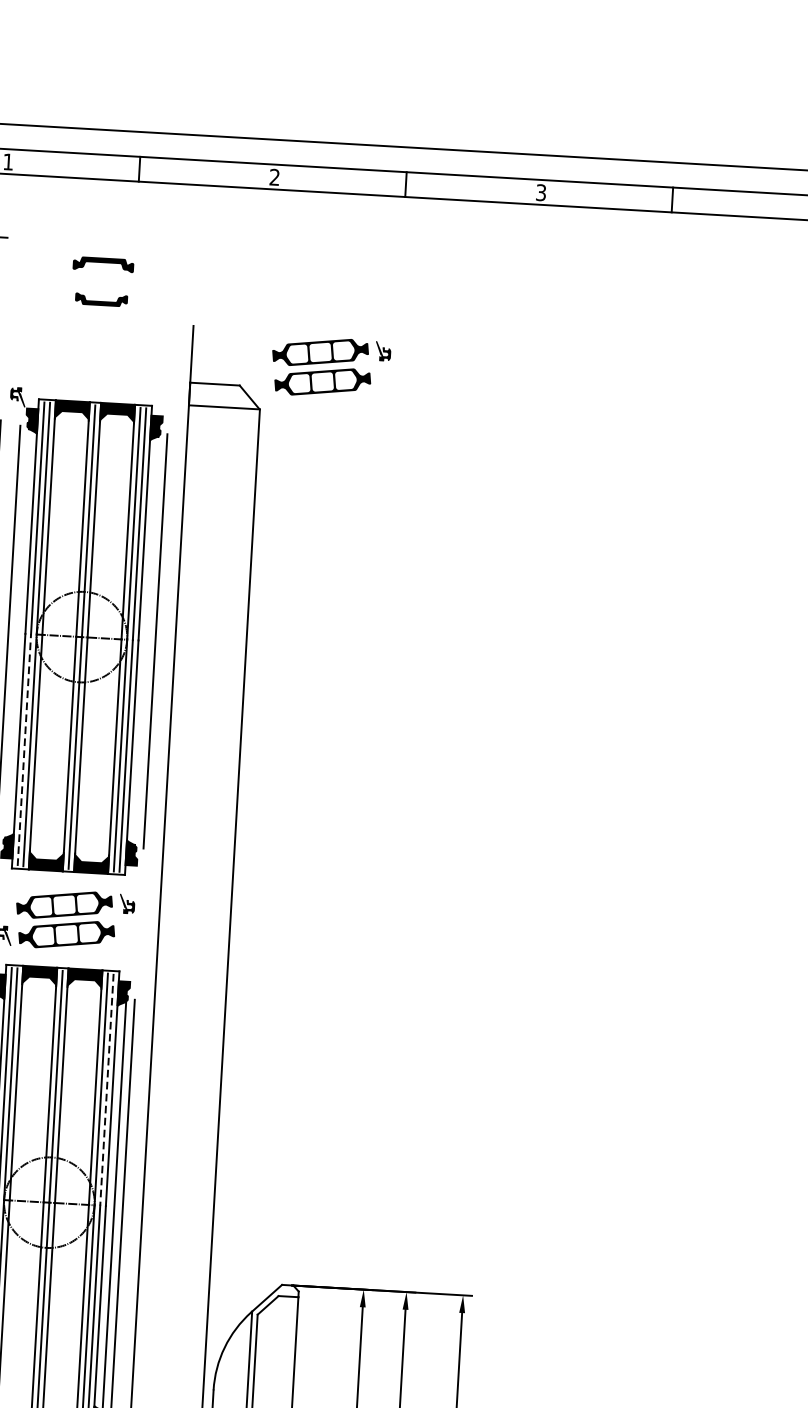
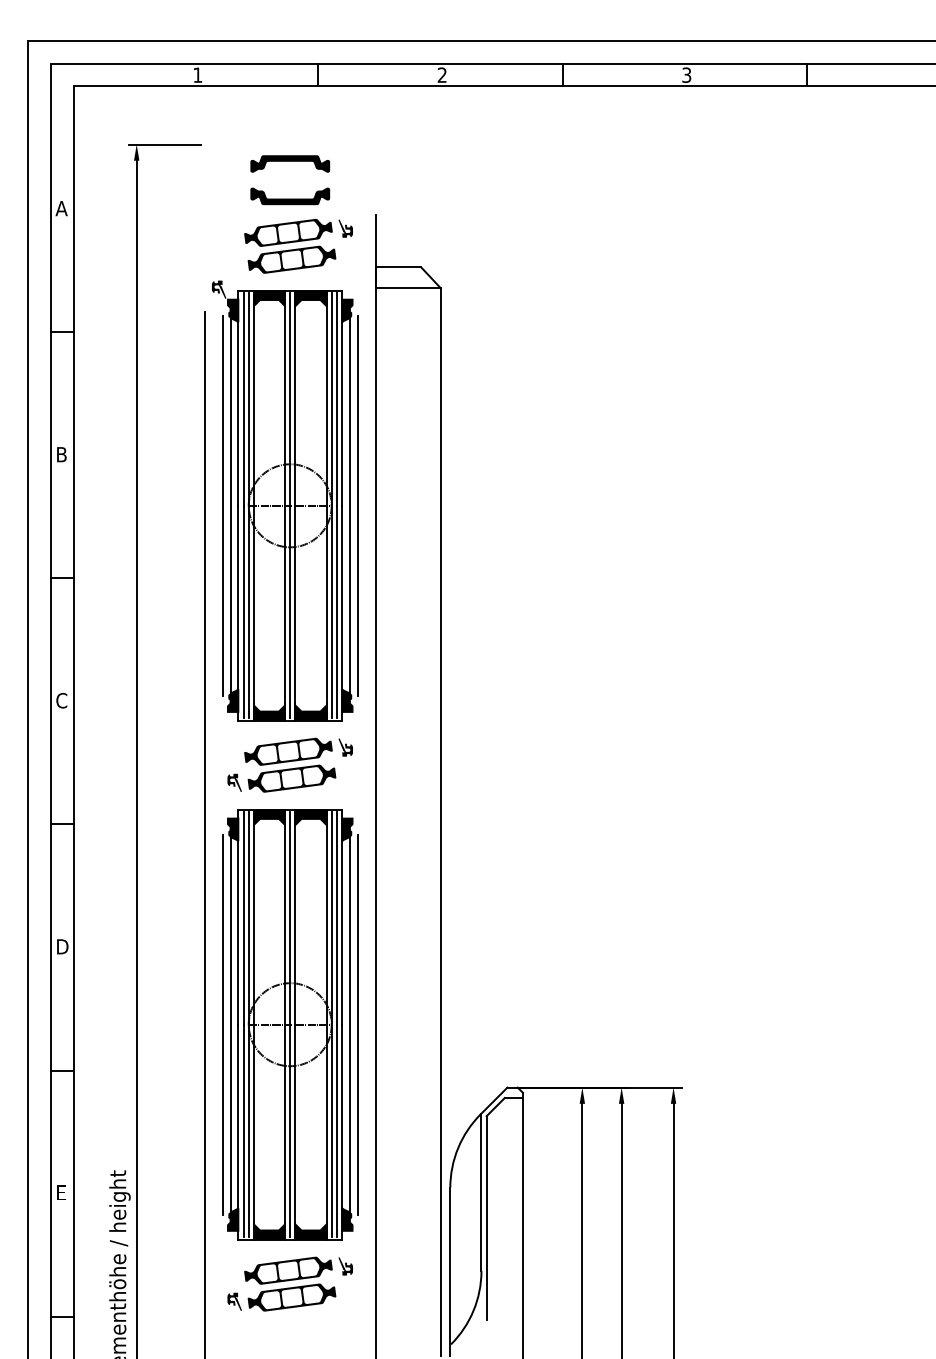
part: (103, 264) -> (290, 163), size x1.43
part: (101, 300) -> (290, 196), size x1.67
part: (330, 367) -> (298, 246), moved
line: (16, 633) -> (230, 505), added
line: (146, 640) -> (349, 505), added
line: (24, 749) -> (243, 611), dashed -> solid
line: (106, 1089) -> (336, 918), dashed -> solid

